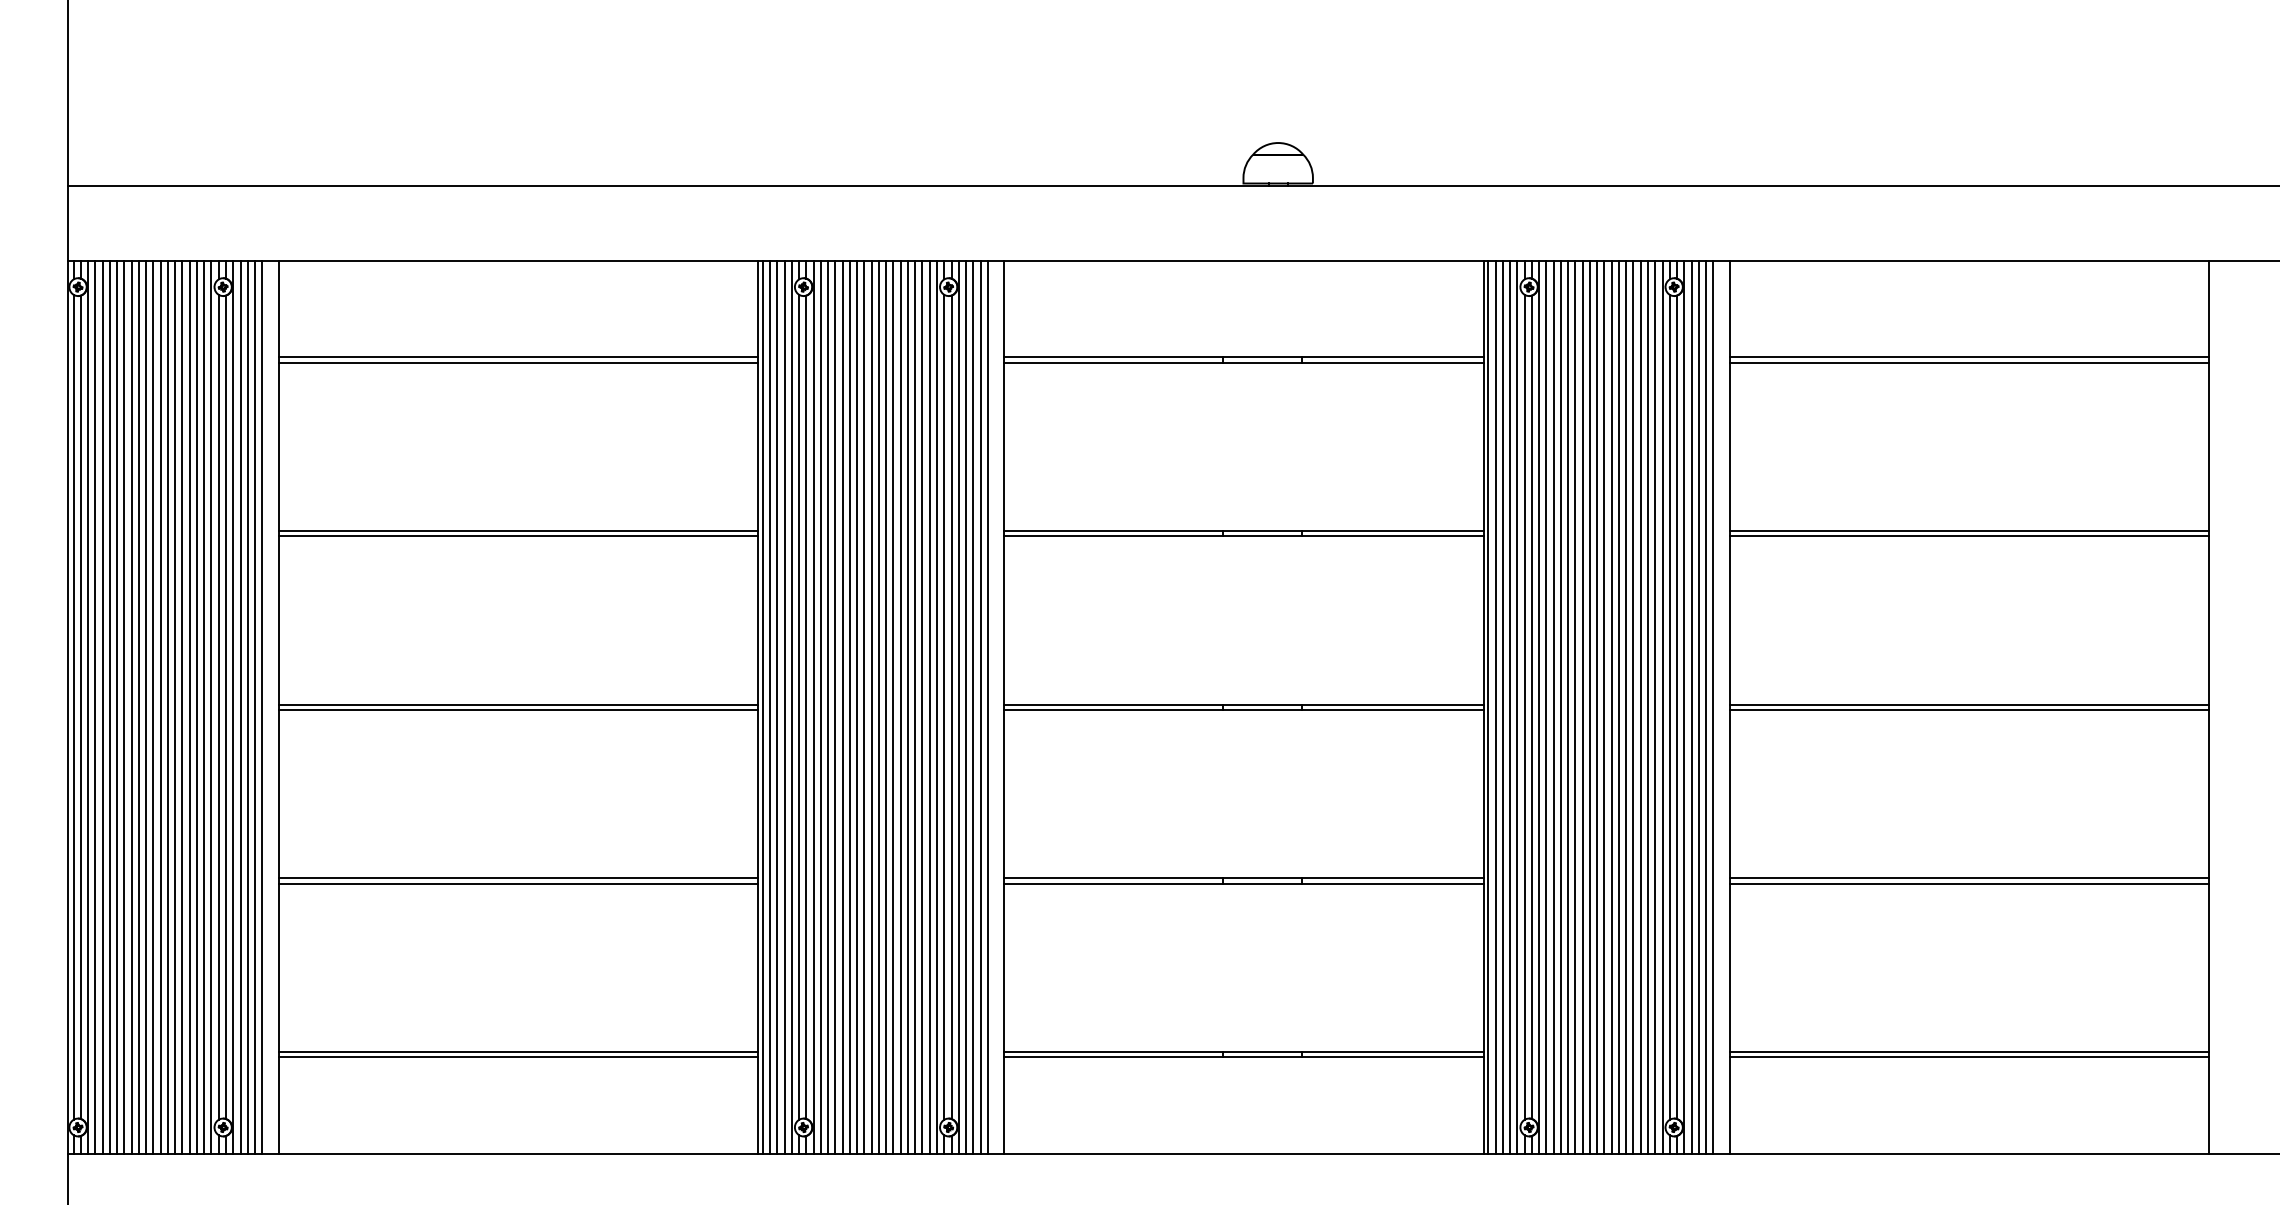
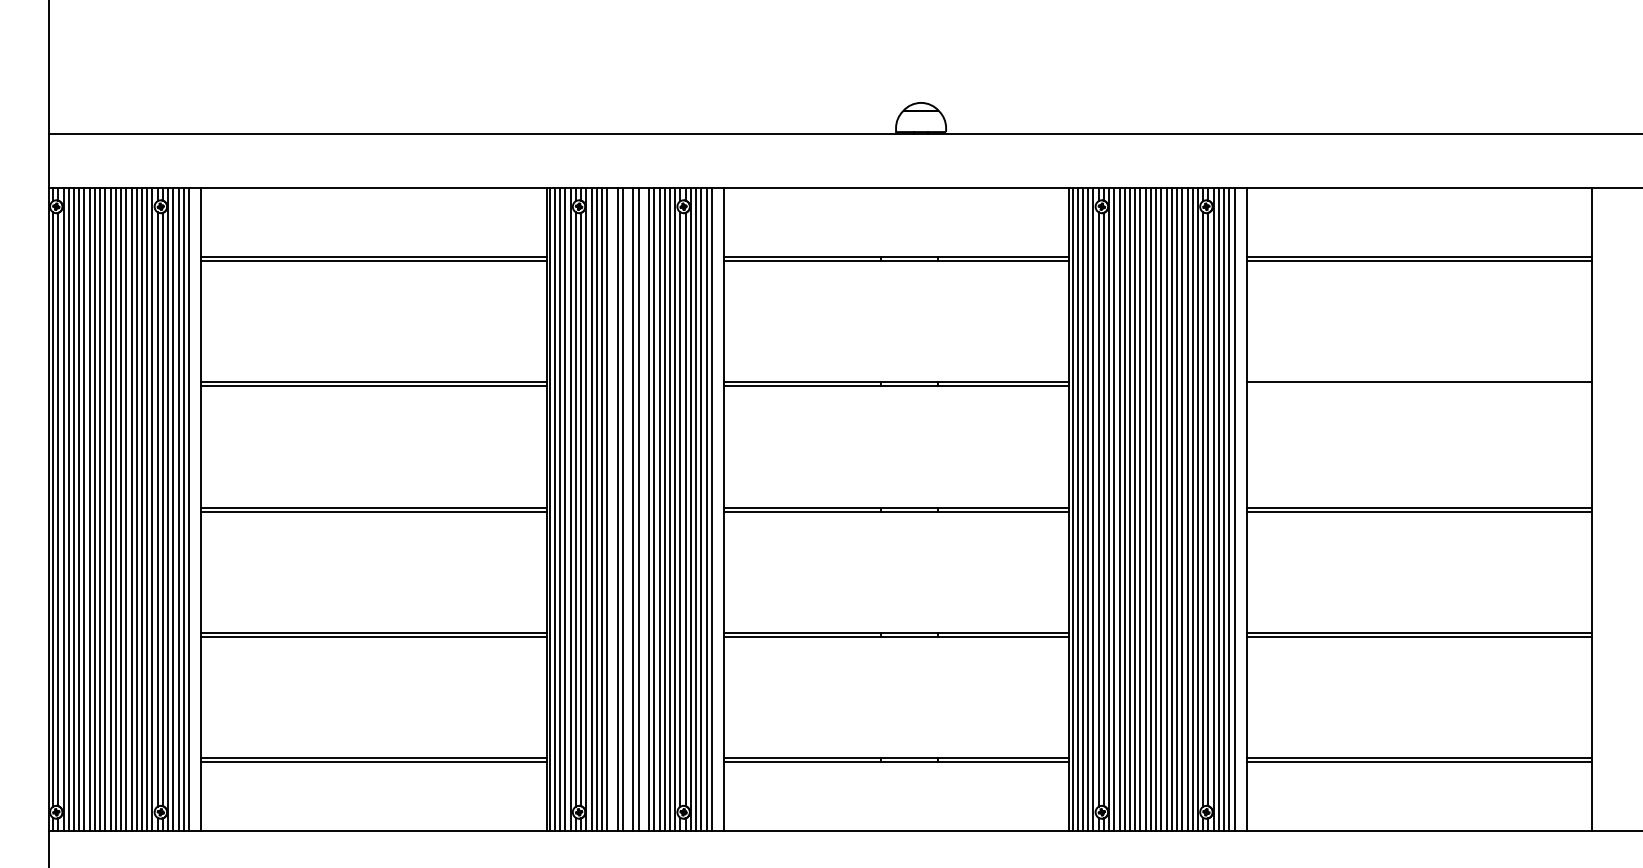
line: (1969, 536) -> (1419, 386), removed
line: (849, 707) -> (612, 509), removed
line: (872, 707) -> (628, 509), removed
line: (892, 707) -> (643, 509), removed

